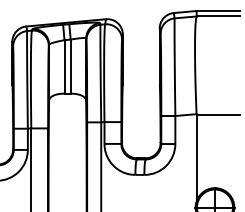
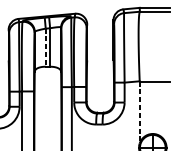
line: (64, 66) -> (45, 47), solid -> dashed
line: (196, 158) -> (139, 112), solid -> dashed

